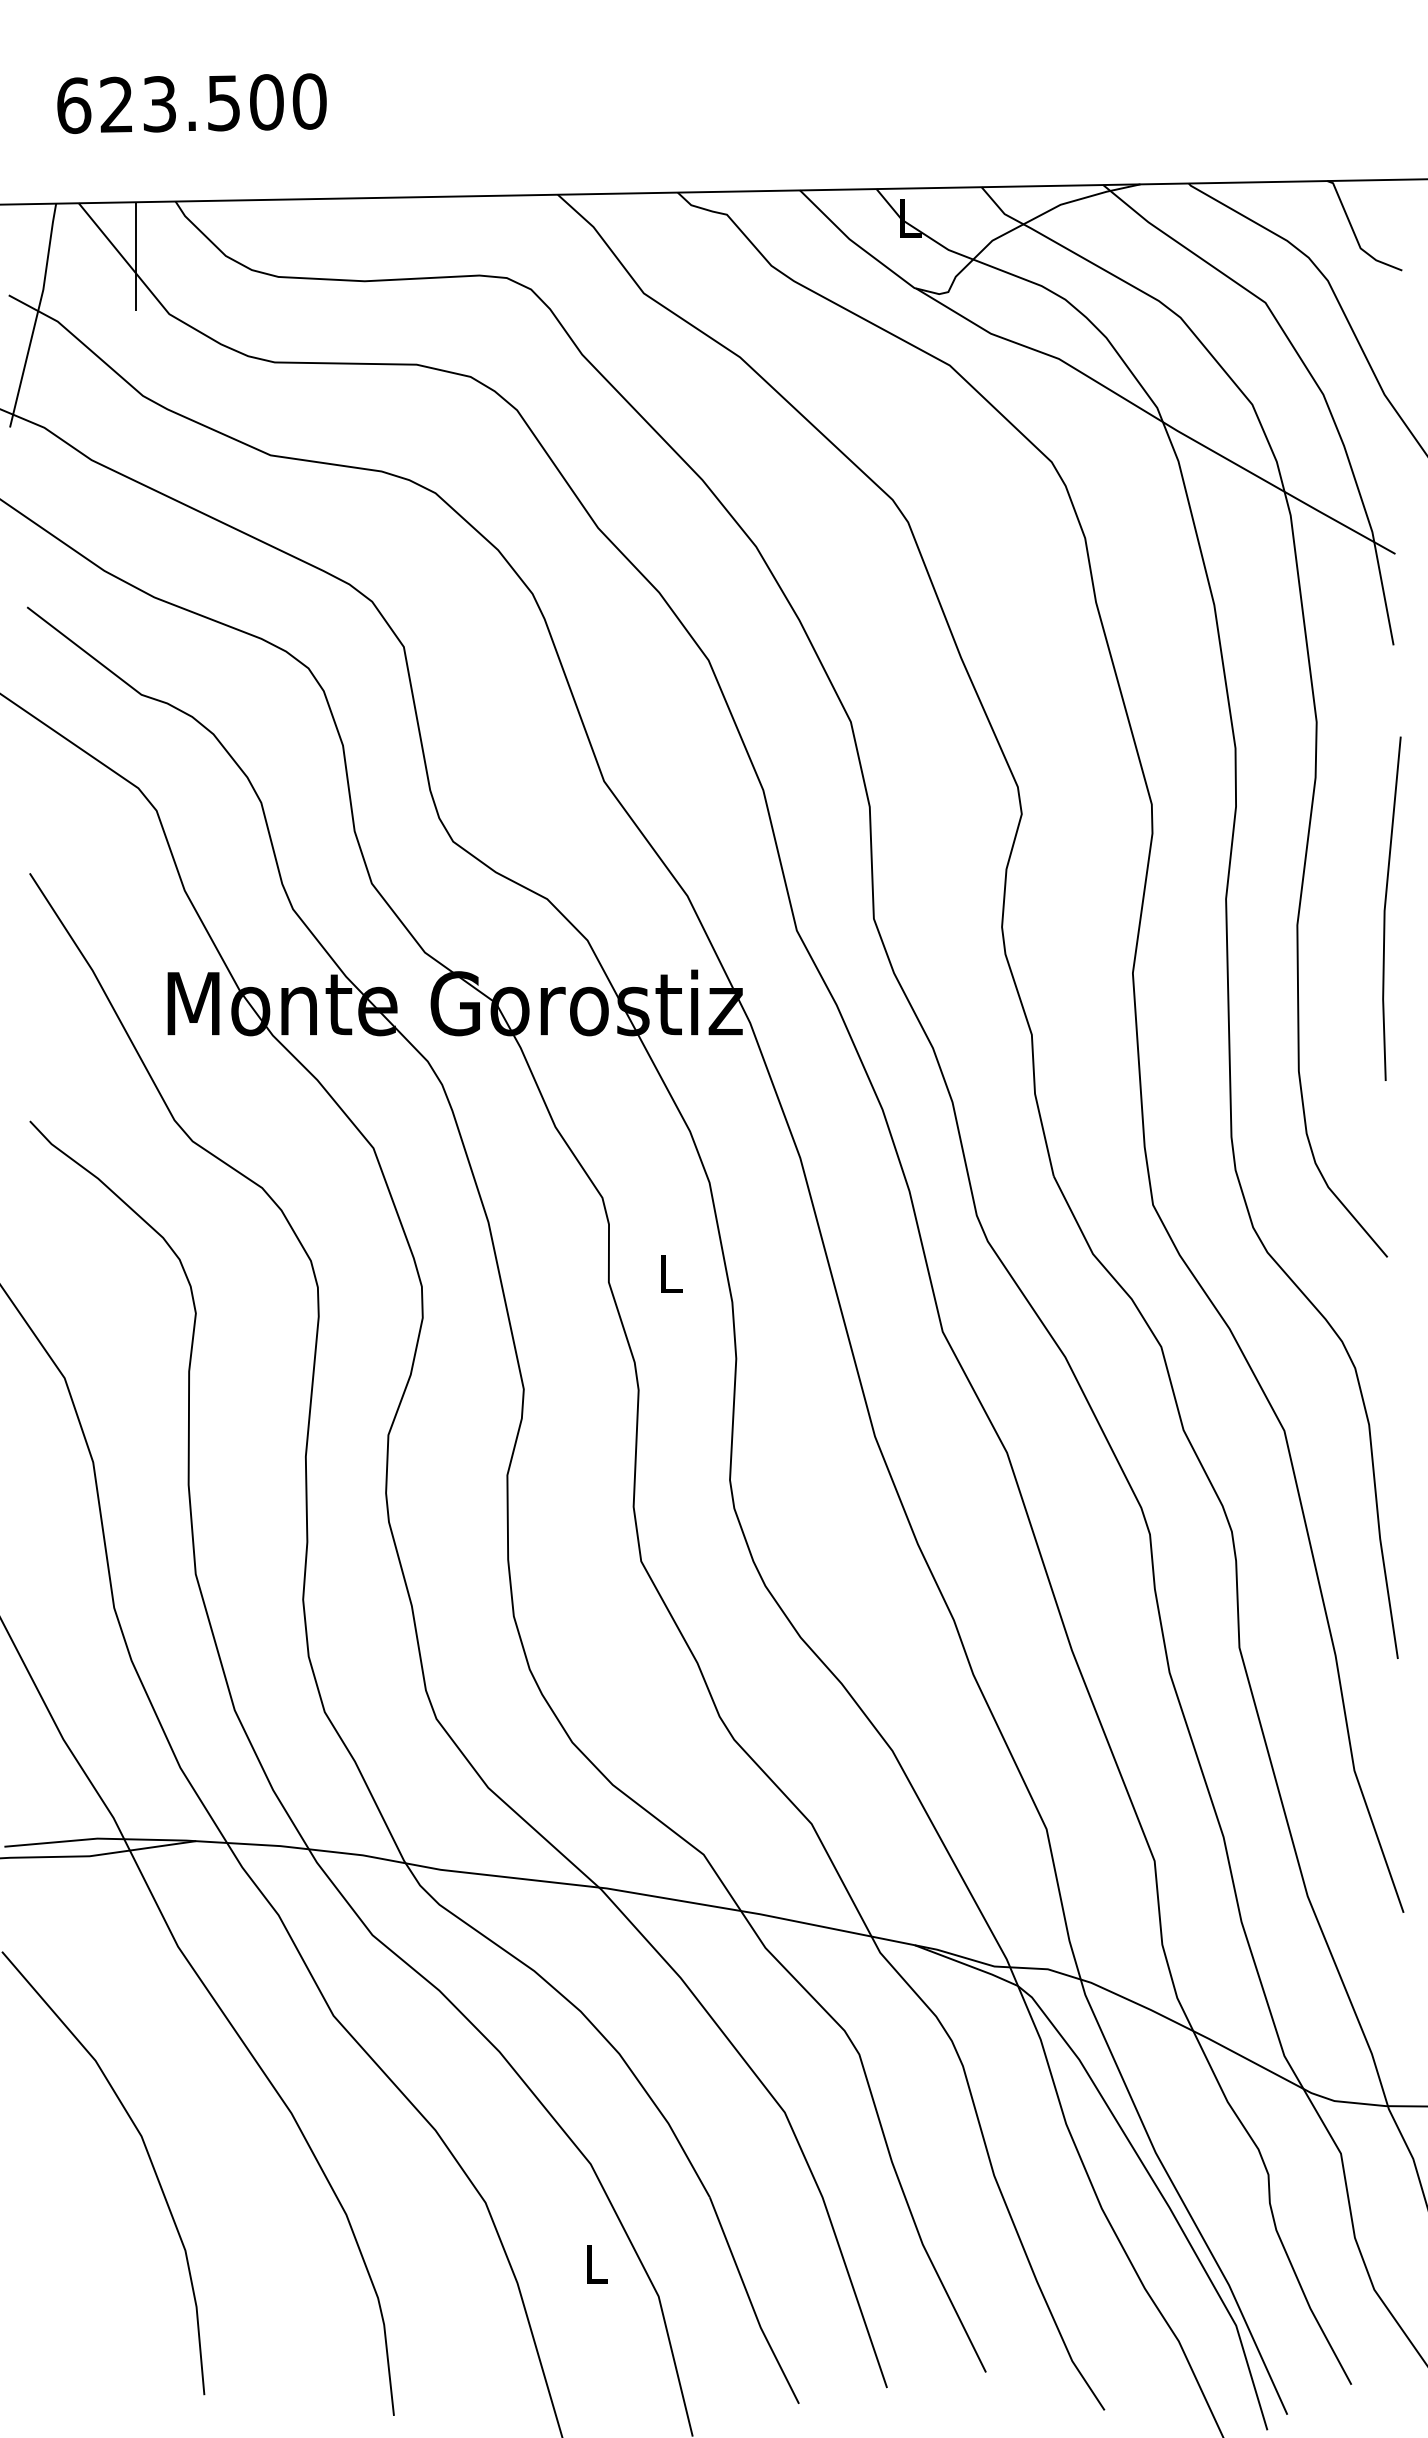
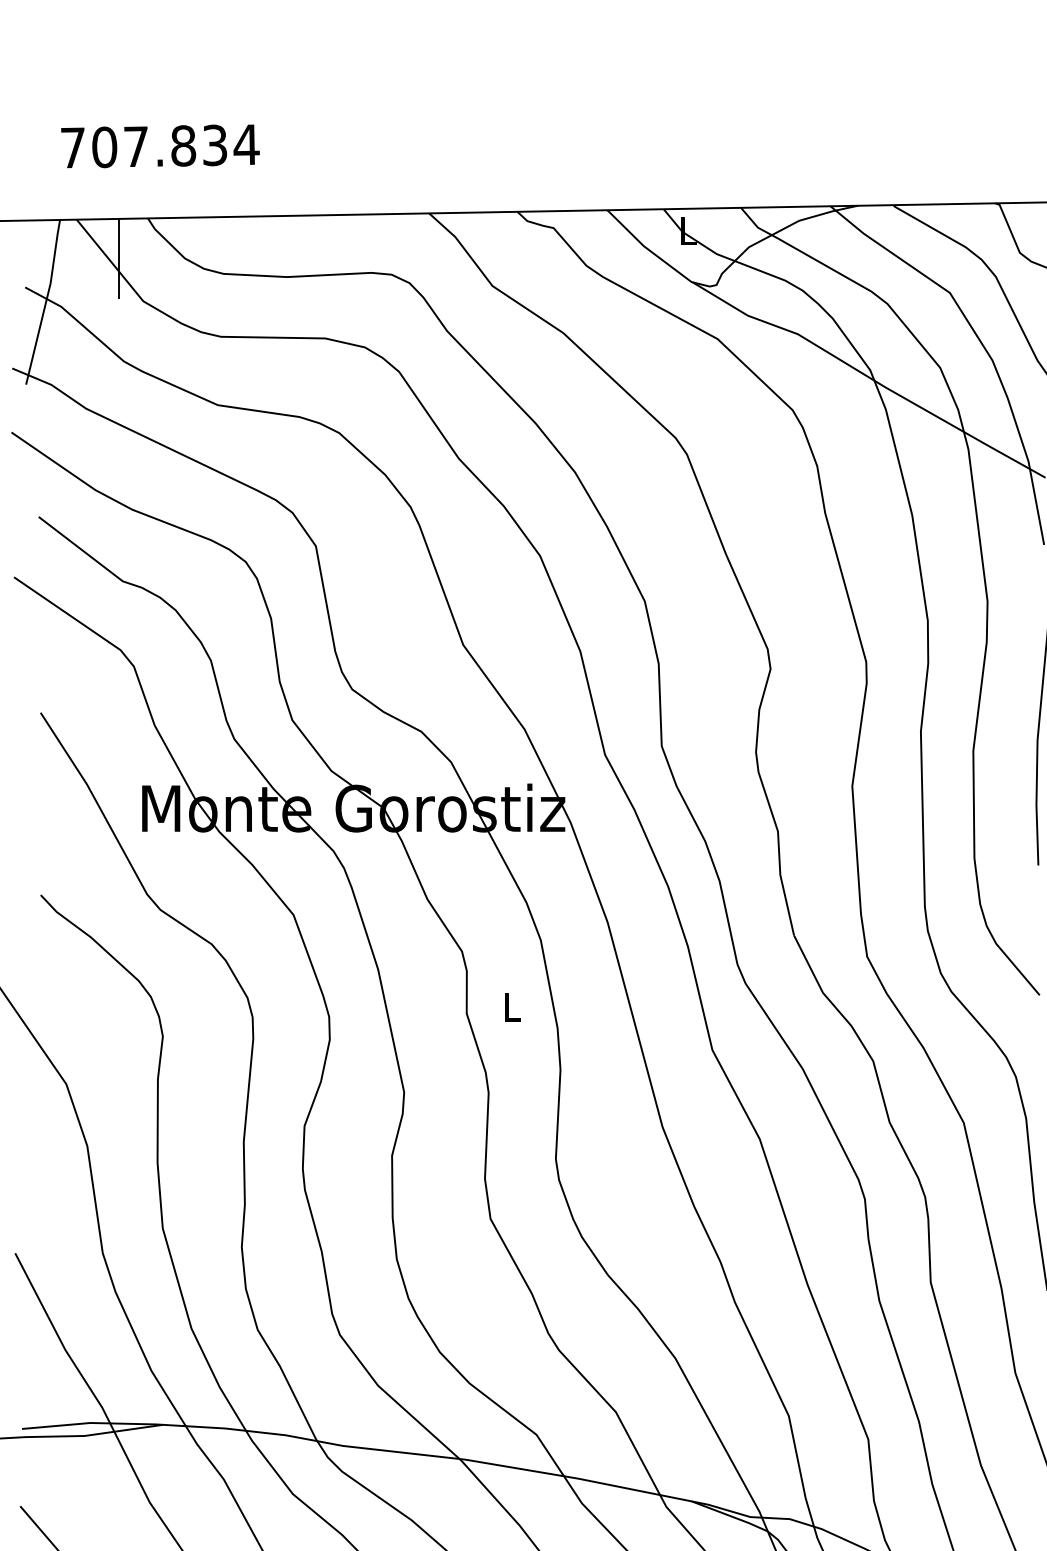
text: (192, 103) -> (160, 146), 623.500 -> 707.834

